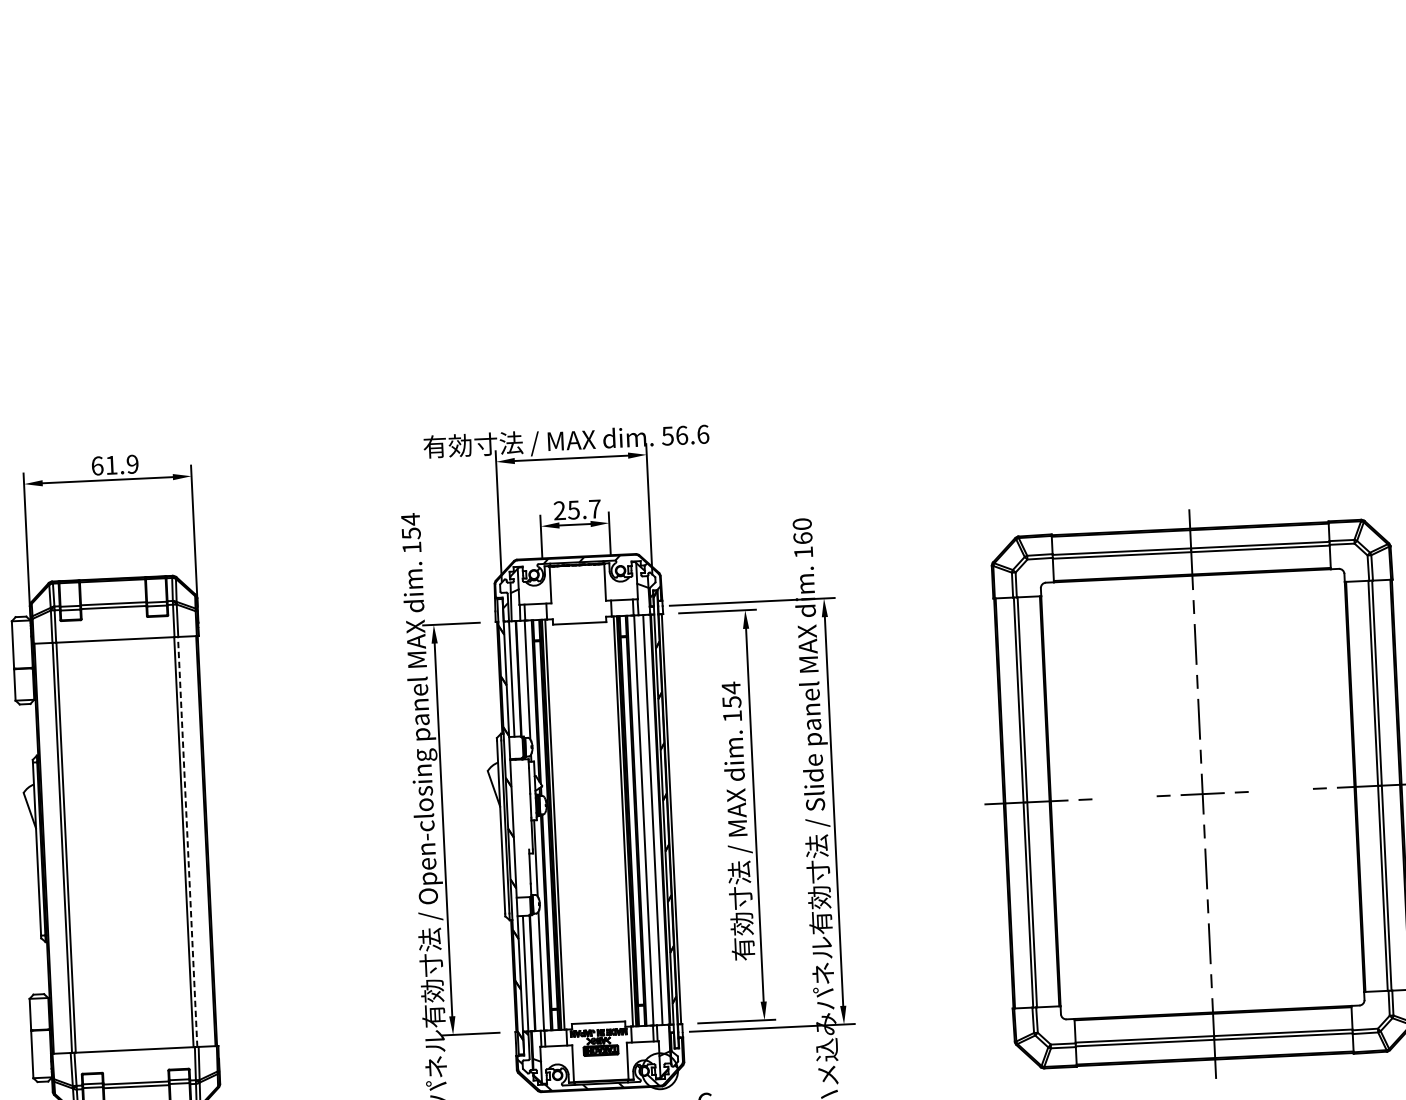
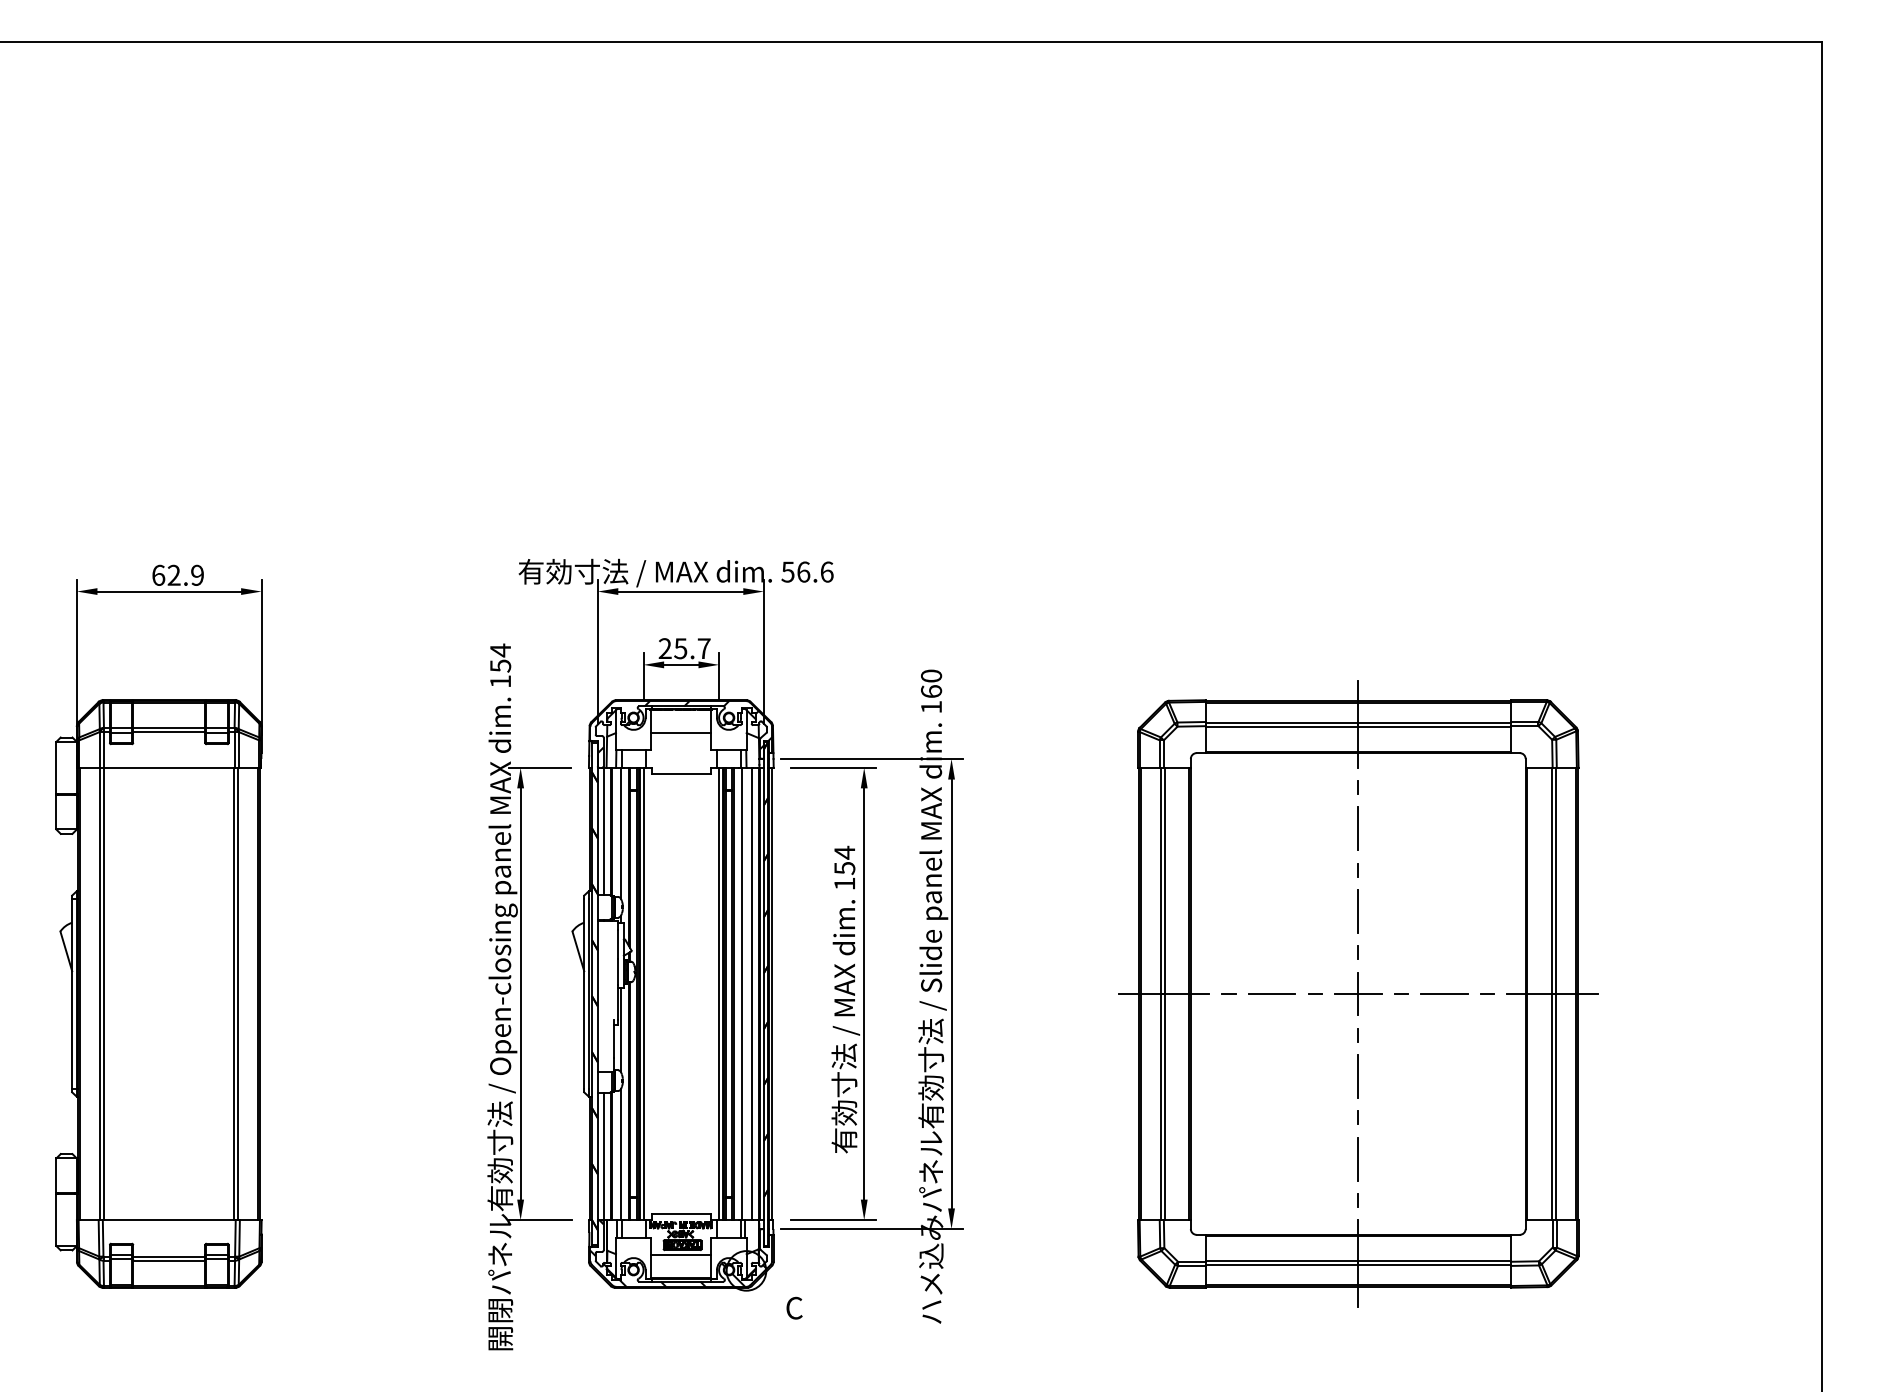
text: (110, 464) -> (173, 574), 61.9 -> 62.9
line: (578, 586) -> (681, 732), added
line: (1280, 789) -> (1444, 993), added
line: (1124, 797) -> (1271, 993), added
line: (187, 841) -> (238, 993), dashed -> solid
line: (600, 1059) -> (681, 1254), added

